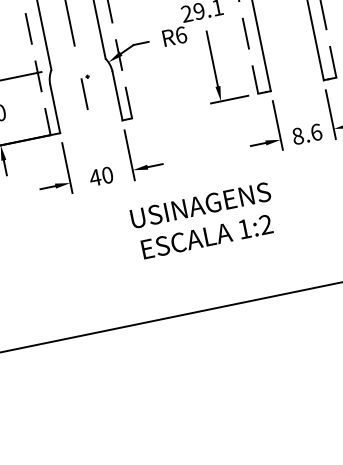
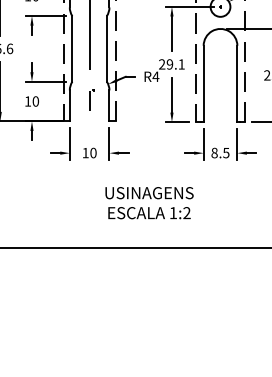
text: (180, 34) -> (155, 76), R6 -> R4
text: (316, 131) -> (226, 152), 8.6 -> 8.5
text: (95, 178) -> (85, 153), 40 -> 10
text: (203, 221) -> (149, 203), moved

